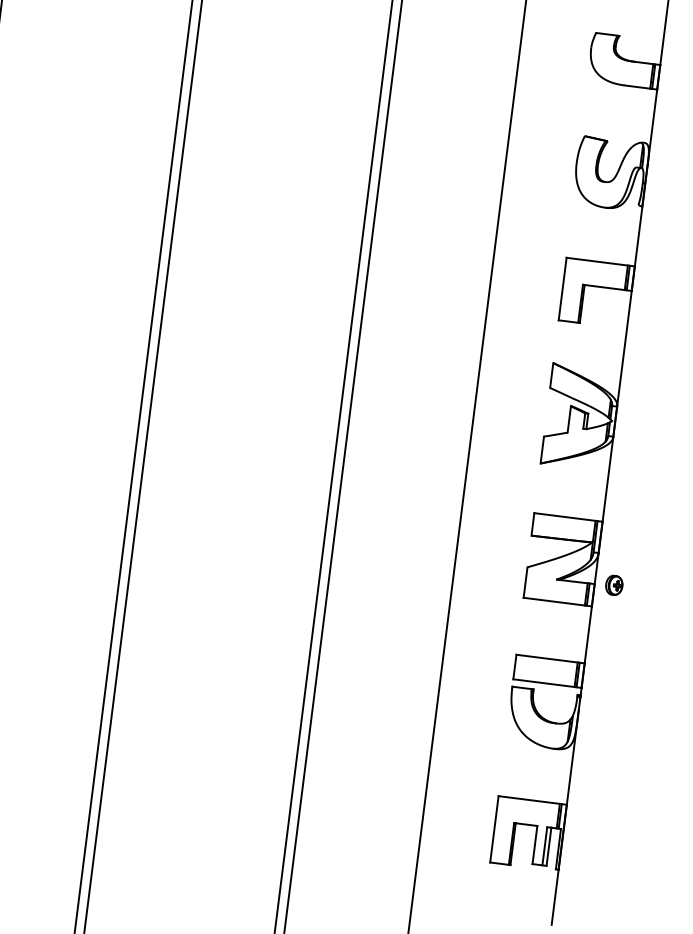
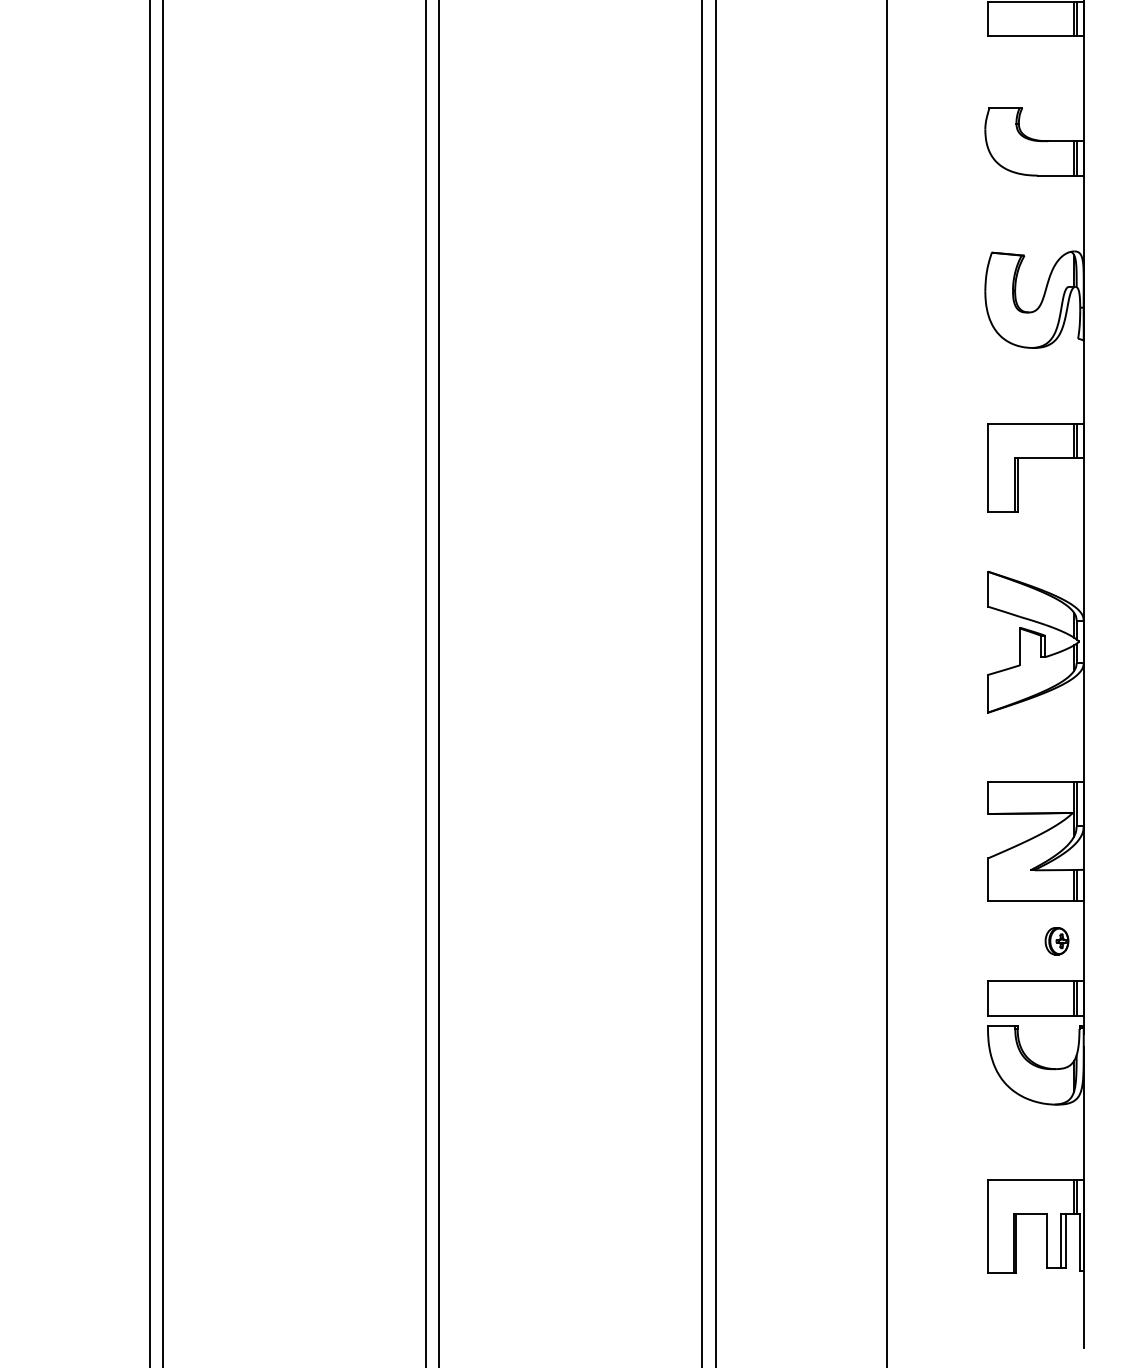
part: (613, 585) -> (1056, 941), moved

